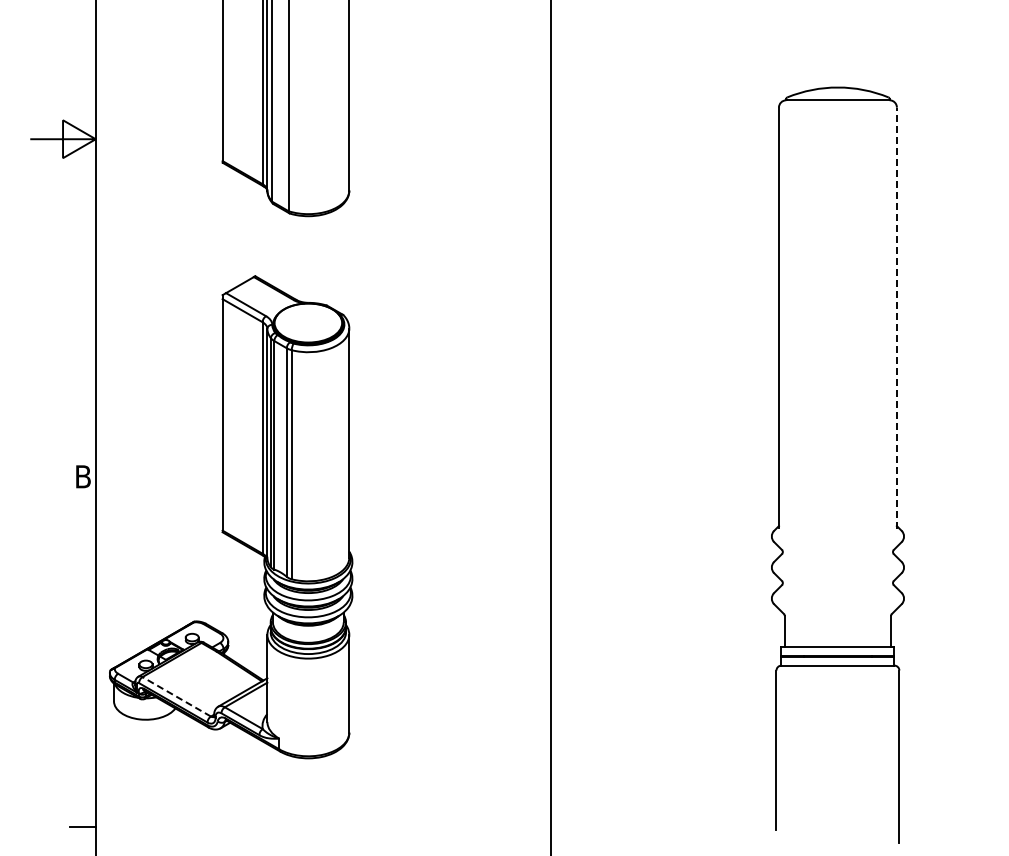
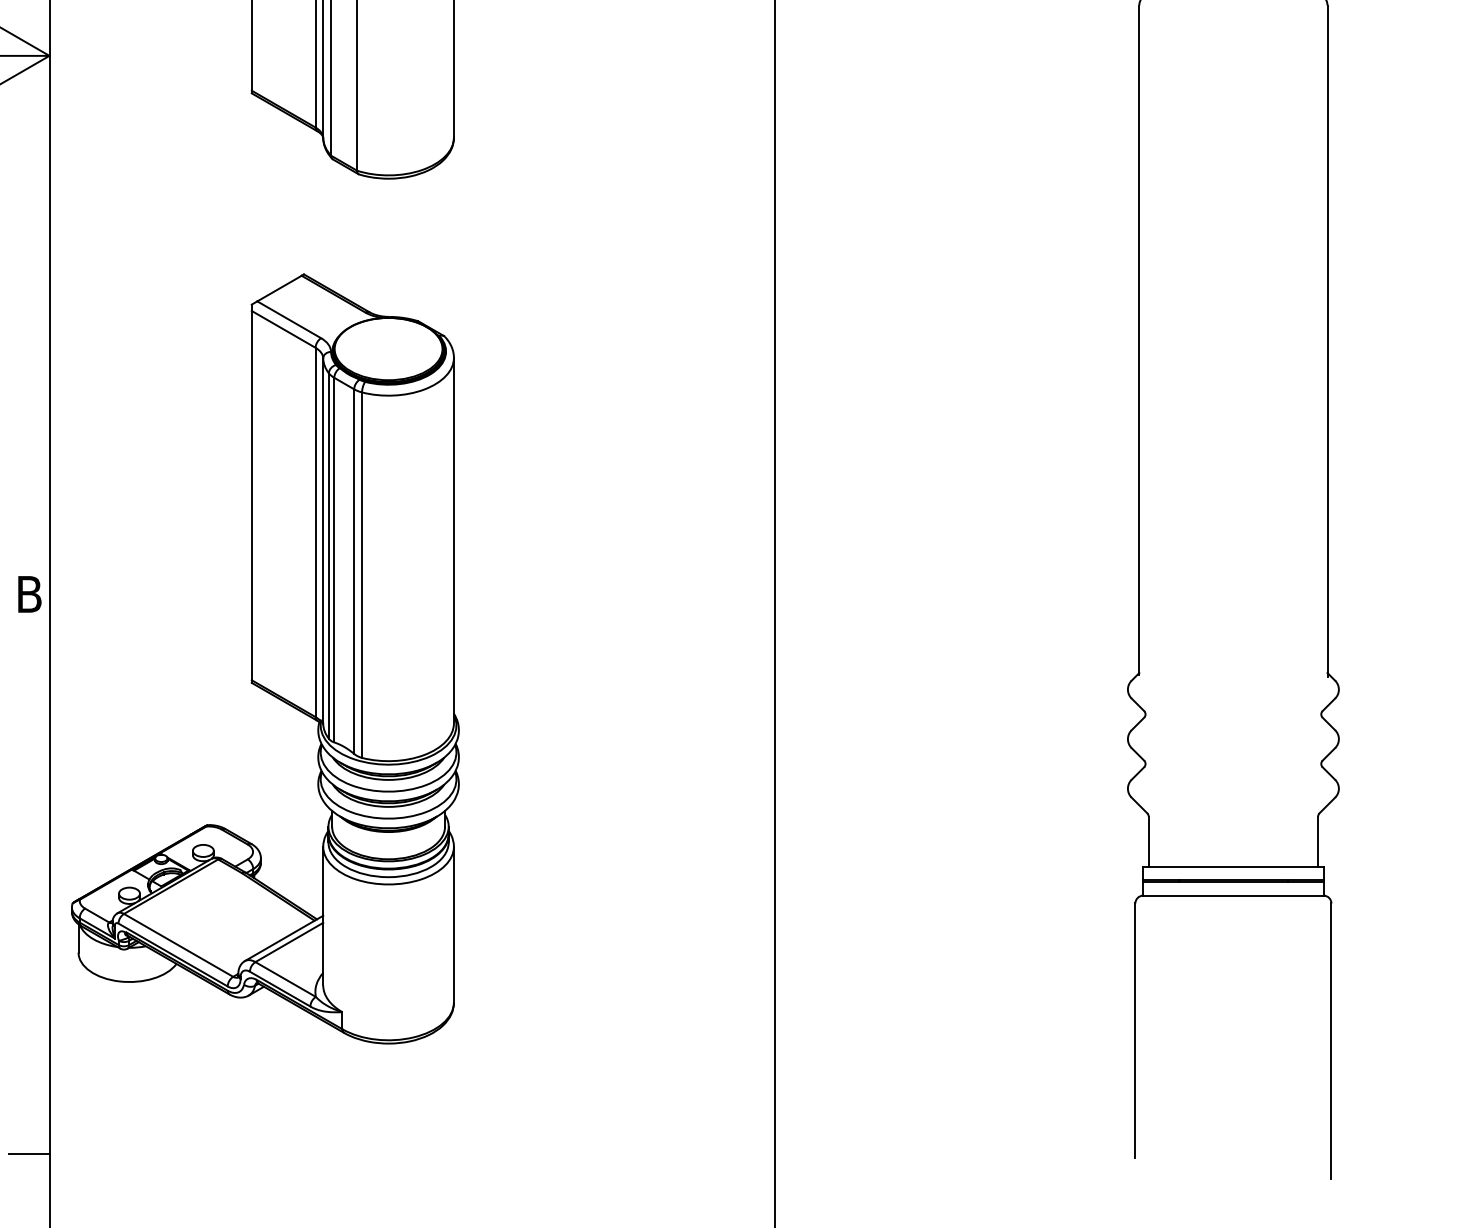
line: (896, 317) -> (1326, 340), dashed -> solid
line: (176, 696) -> (178, 944), dashed -> solid

